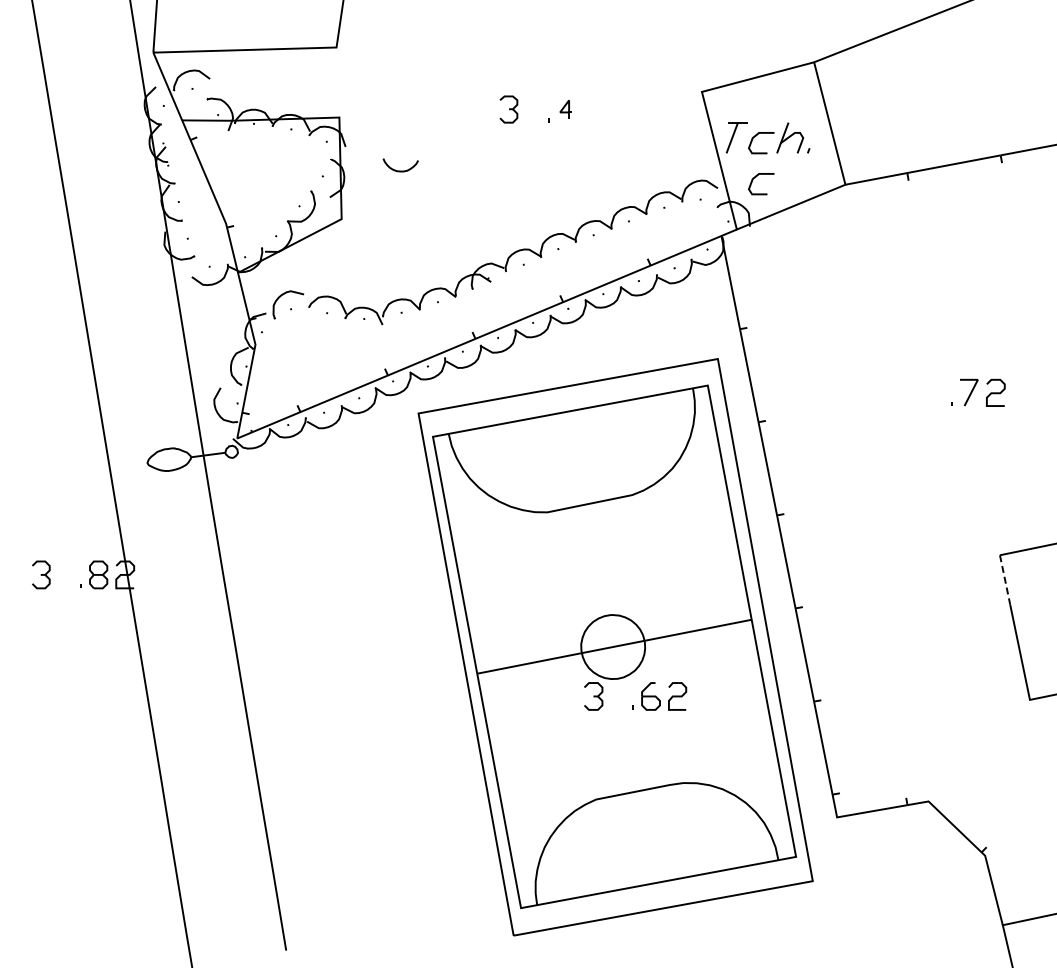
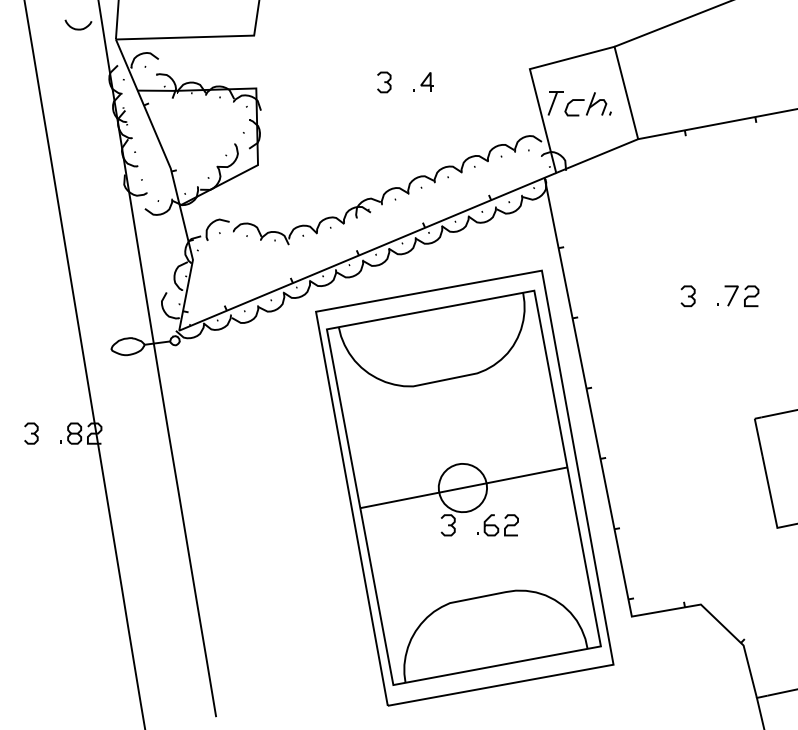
part: (565, 109) -> (426, 82), size x1.43
curve: (400, 170) -> (78, 28), moved
curve: (755, 178) -> (570, 134), removed
part: (911, 392) -> (688, 295), added
line: (1005, 580) -> (758, 437), dashed -> solid

